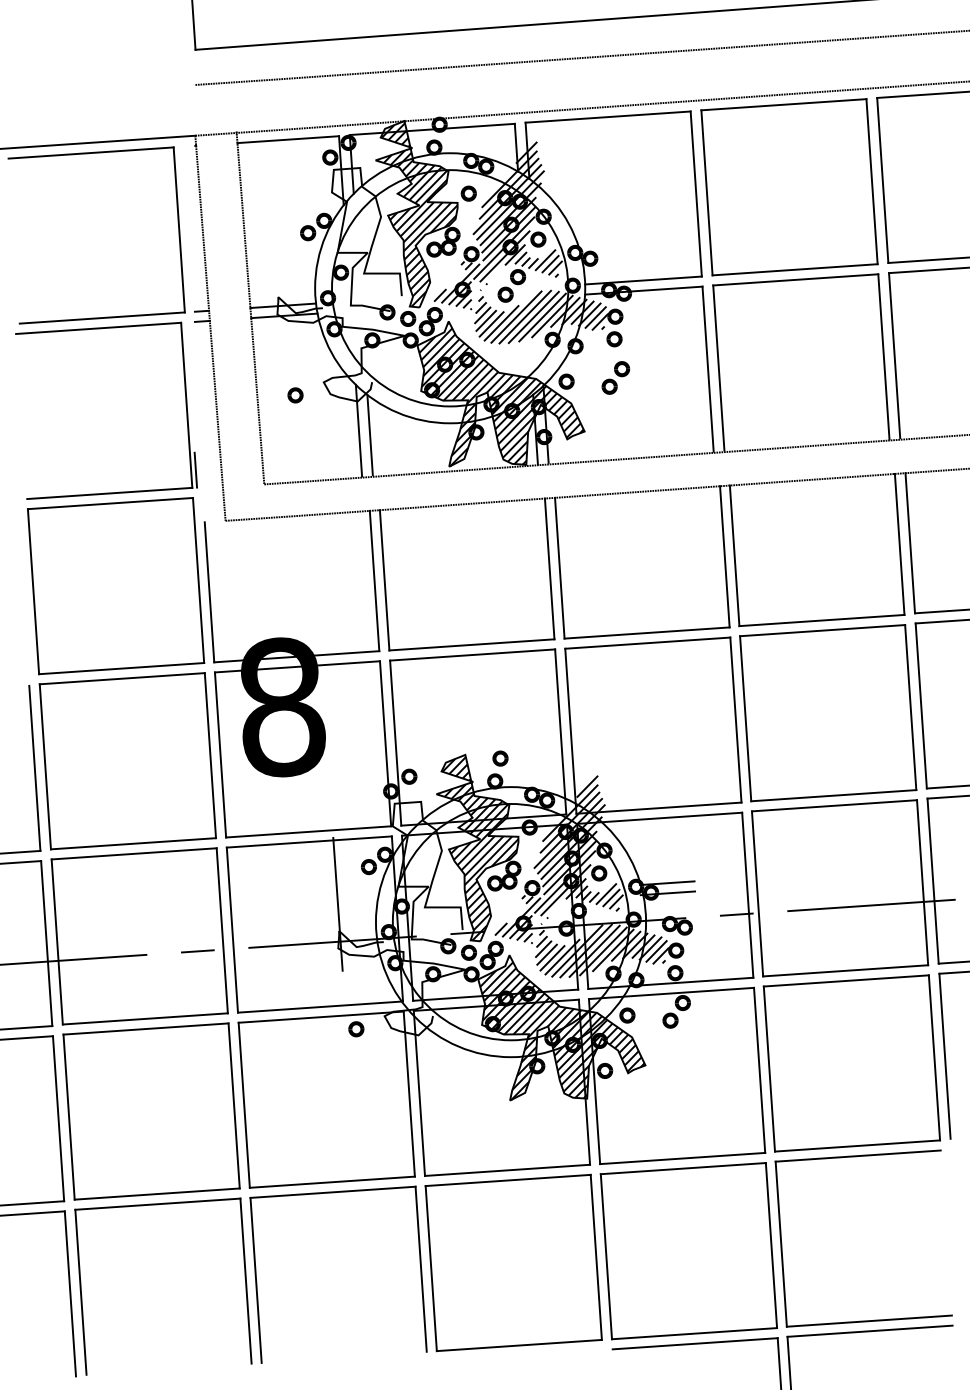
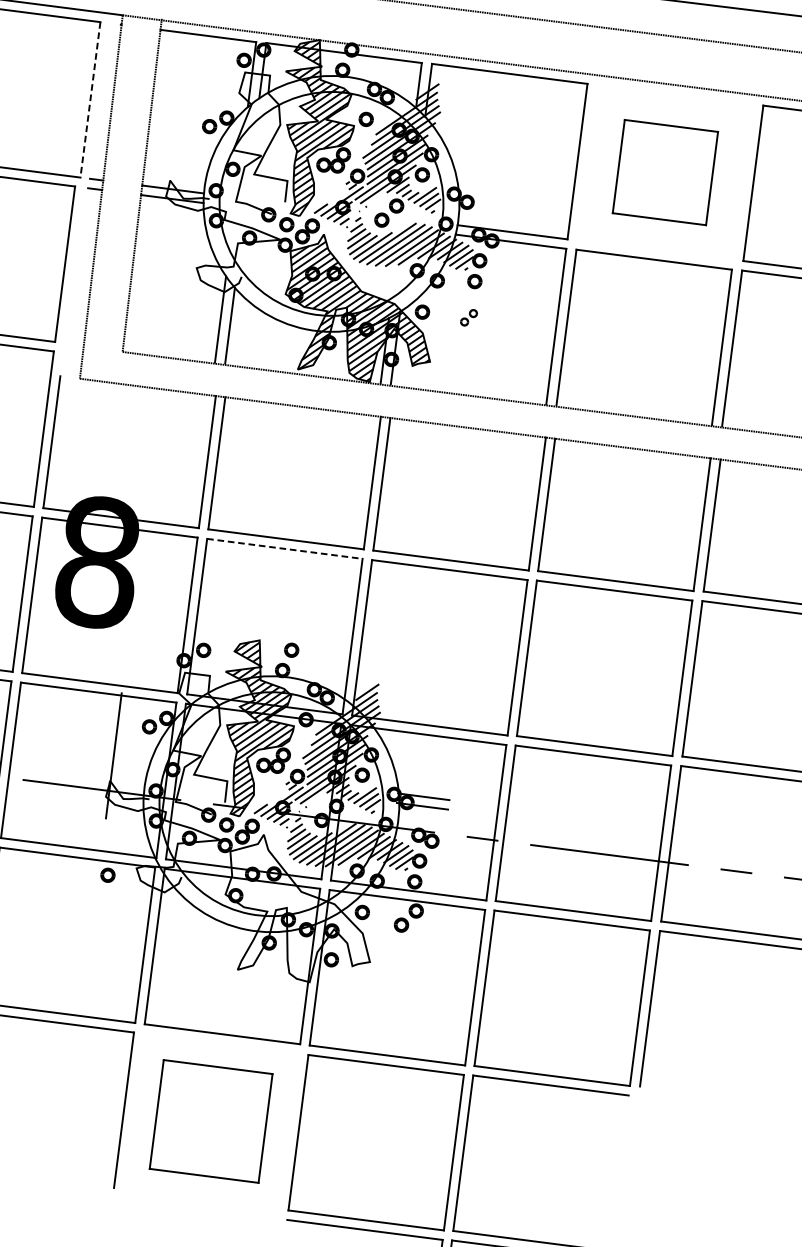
part: (789, 187) -> (665, 172), size x0.6
line: (179, 229) -> (90, 99), solid -> dashed
part: (615, 377) -> (468, 317), size x0.6
part: (295, 395) -> (168, 275), removed
line: (195, 469) -> (61, 325), removed
line: (472, 655) -> (284, 549), solid -> dashed
hatch: (561, 1027) -> (298, 911), removed
part: (513, 1262) -> (211, 1120), size x0.7

